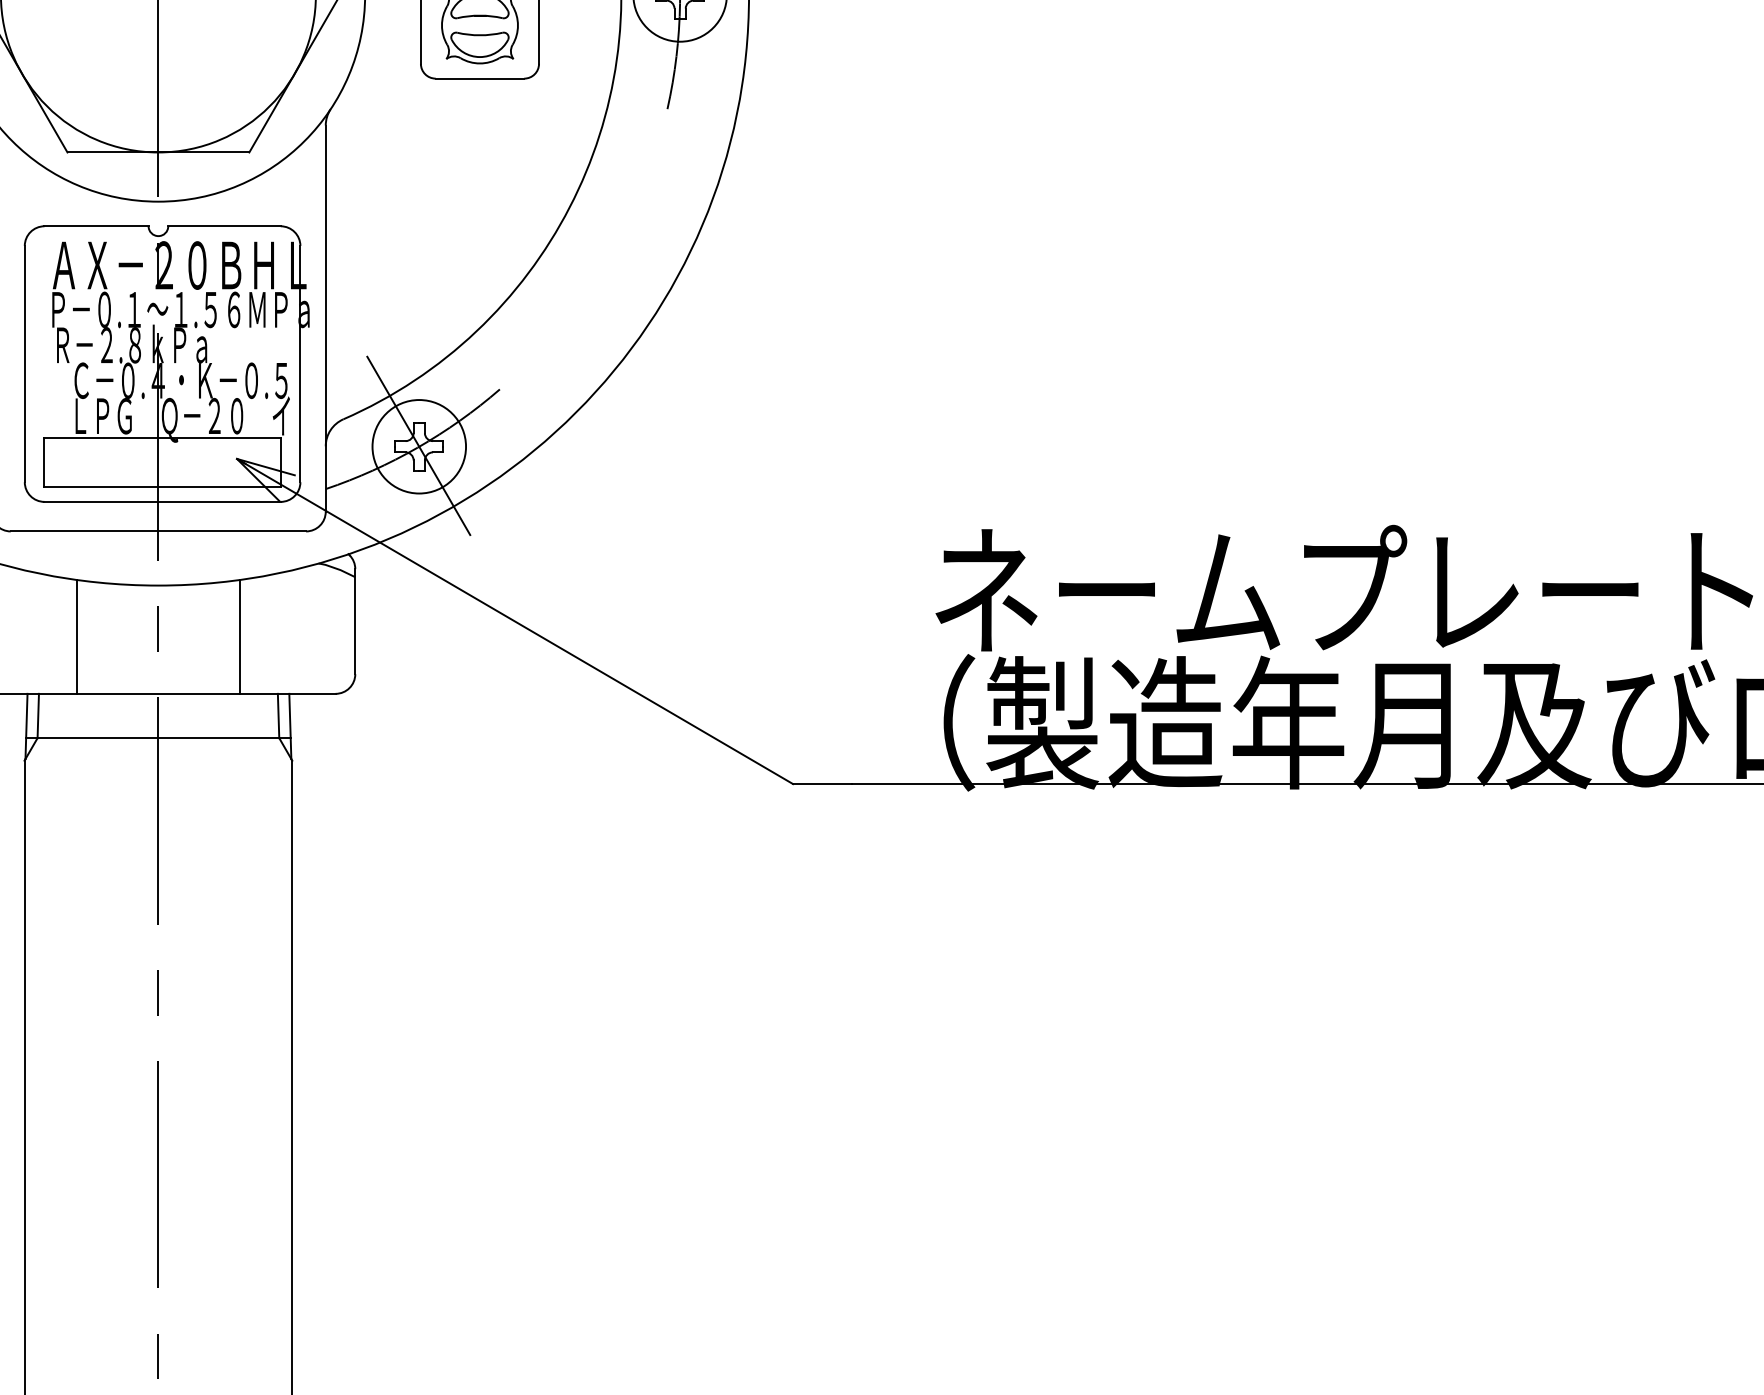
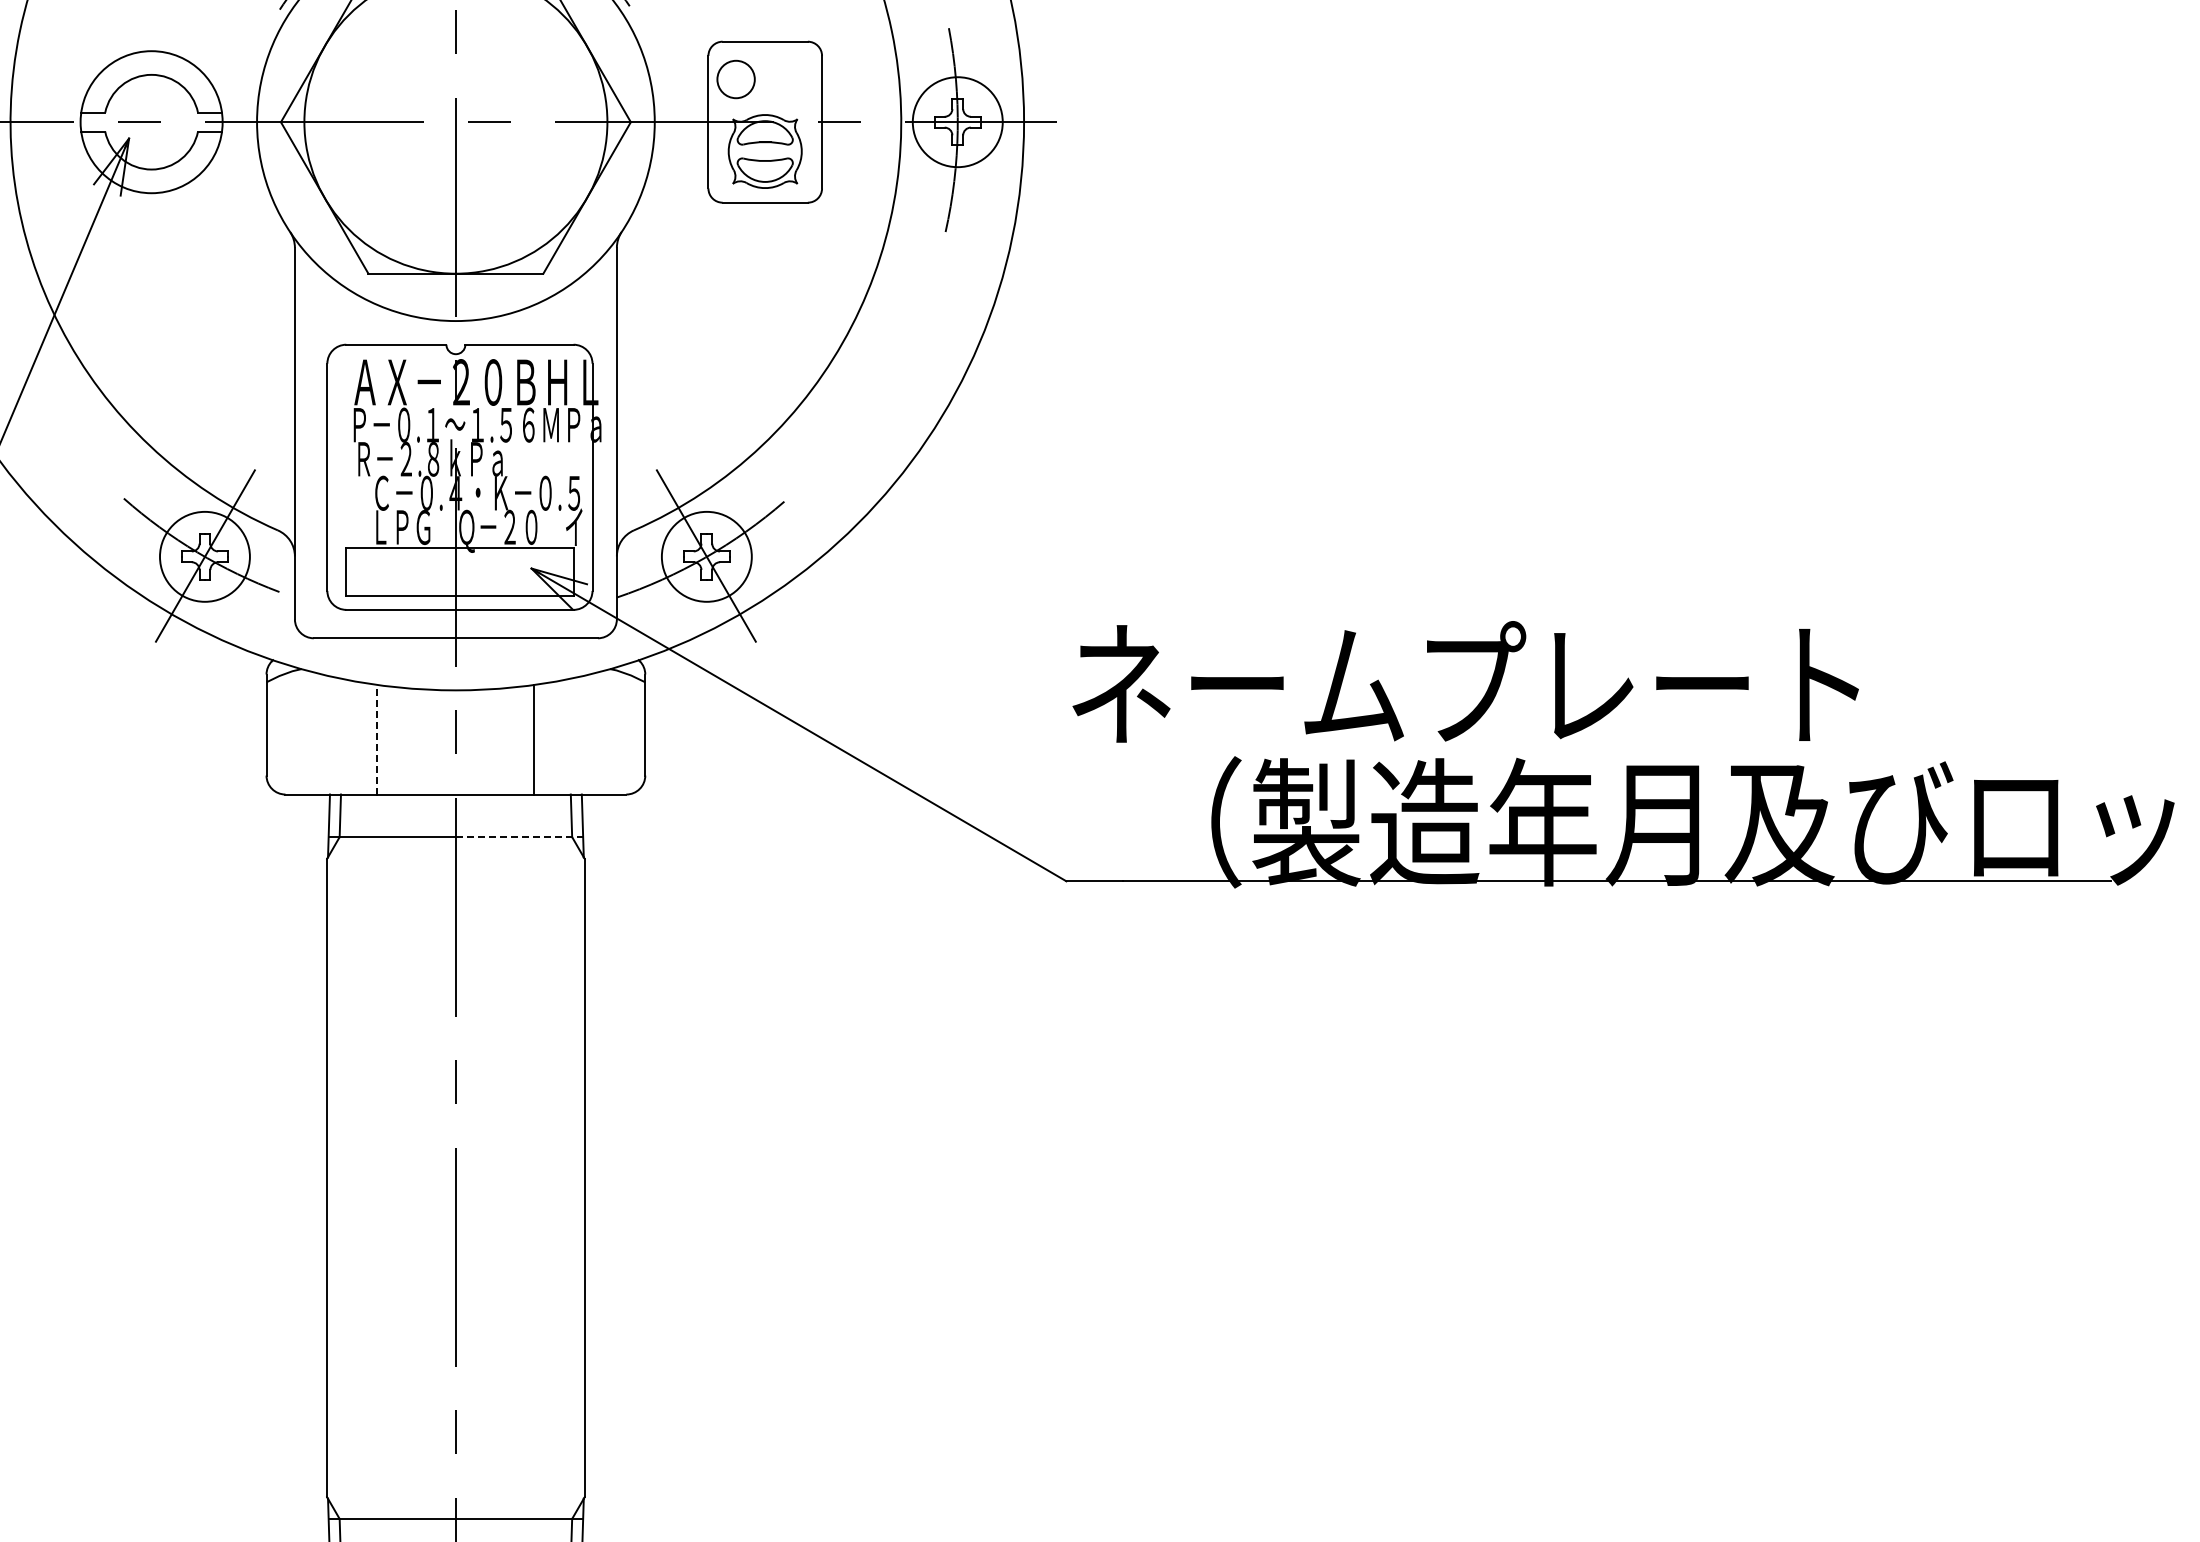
text: (1344, 587) -> (1465, 681), moved
line: (76, 636) -> (377, 739), solid -> dashed
line: (224, 738) -> (519, 837), solid -> dashed

